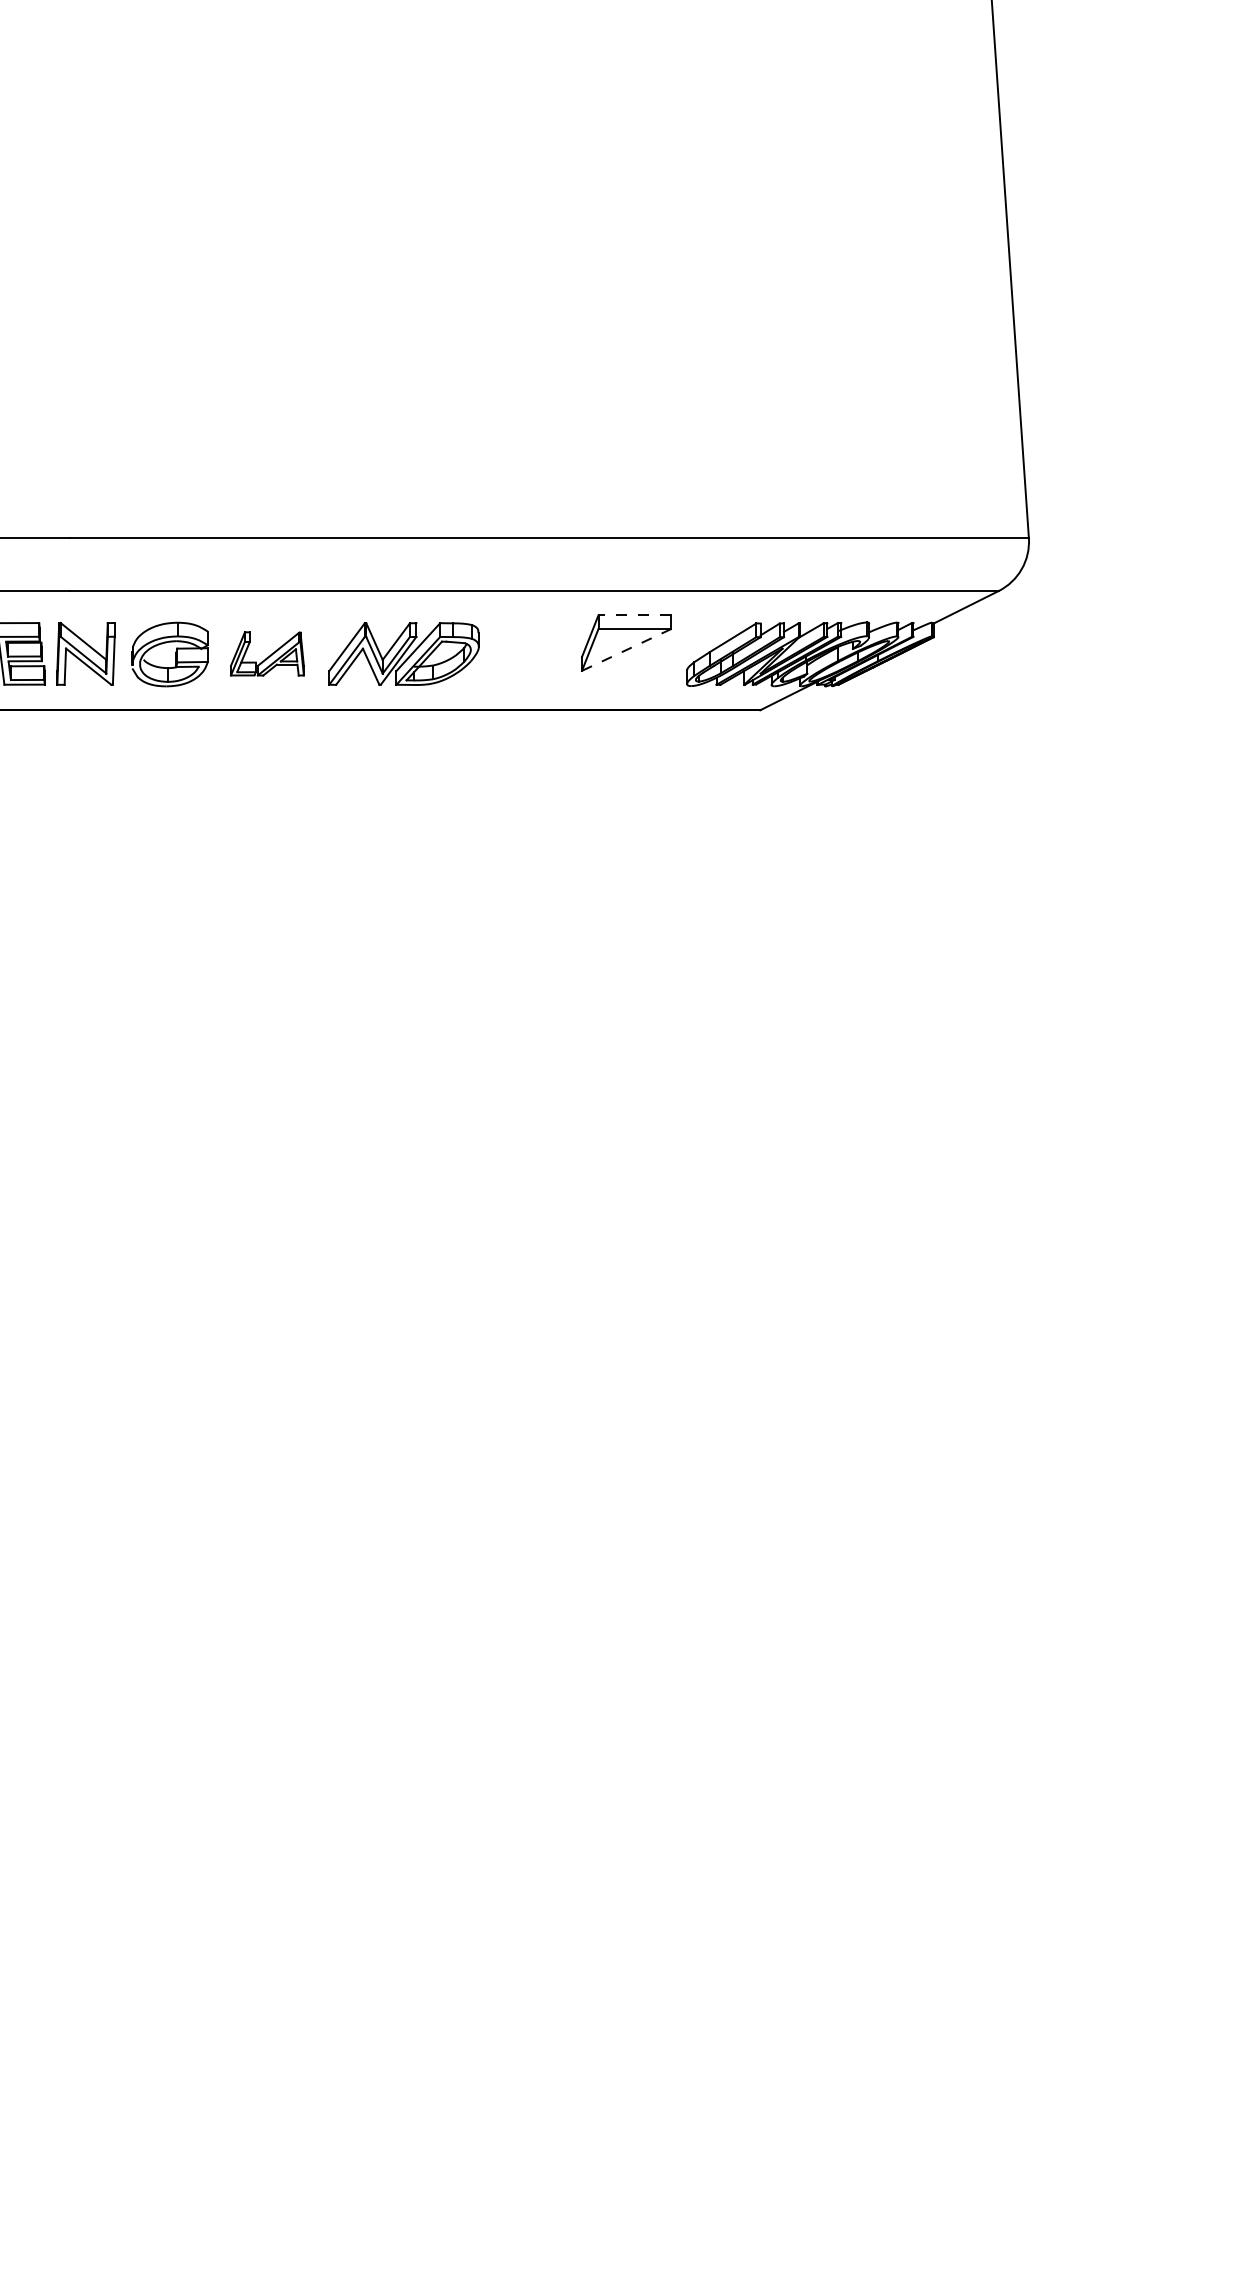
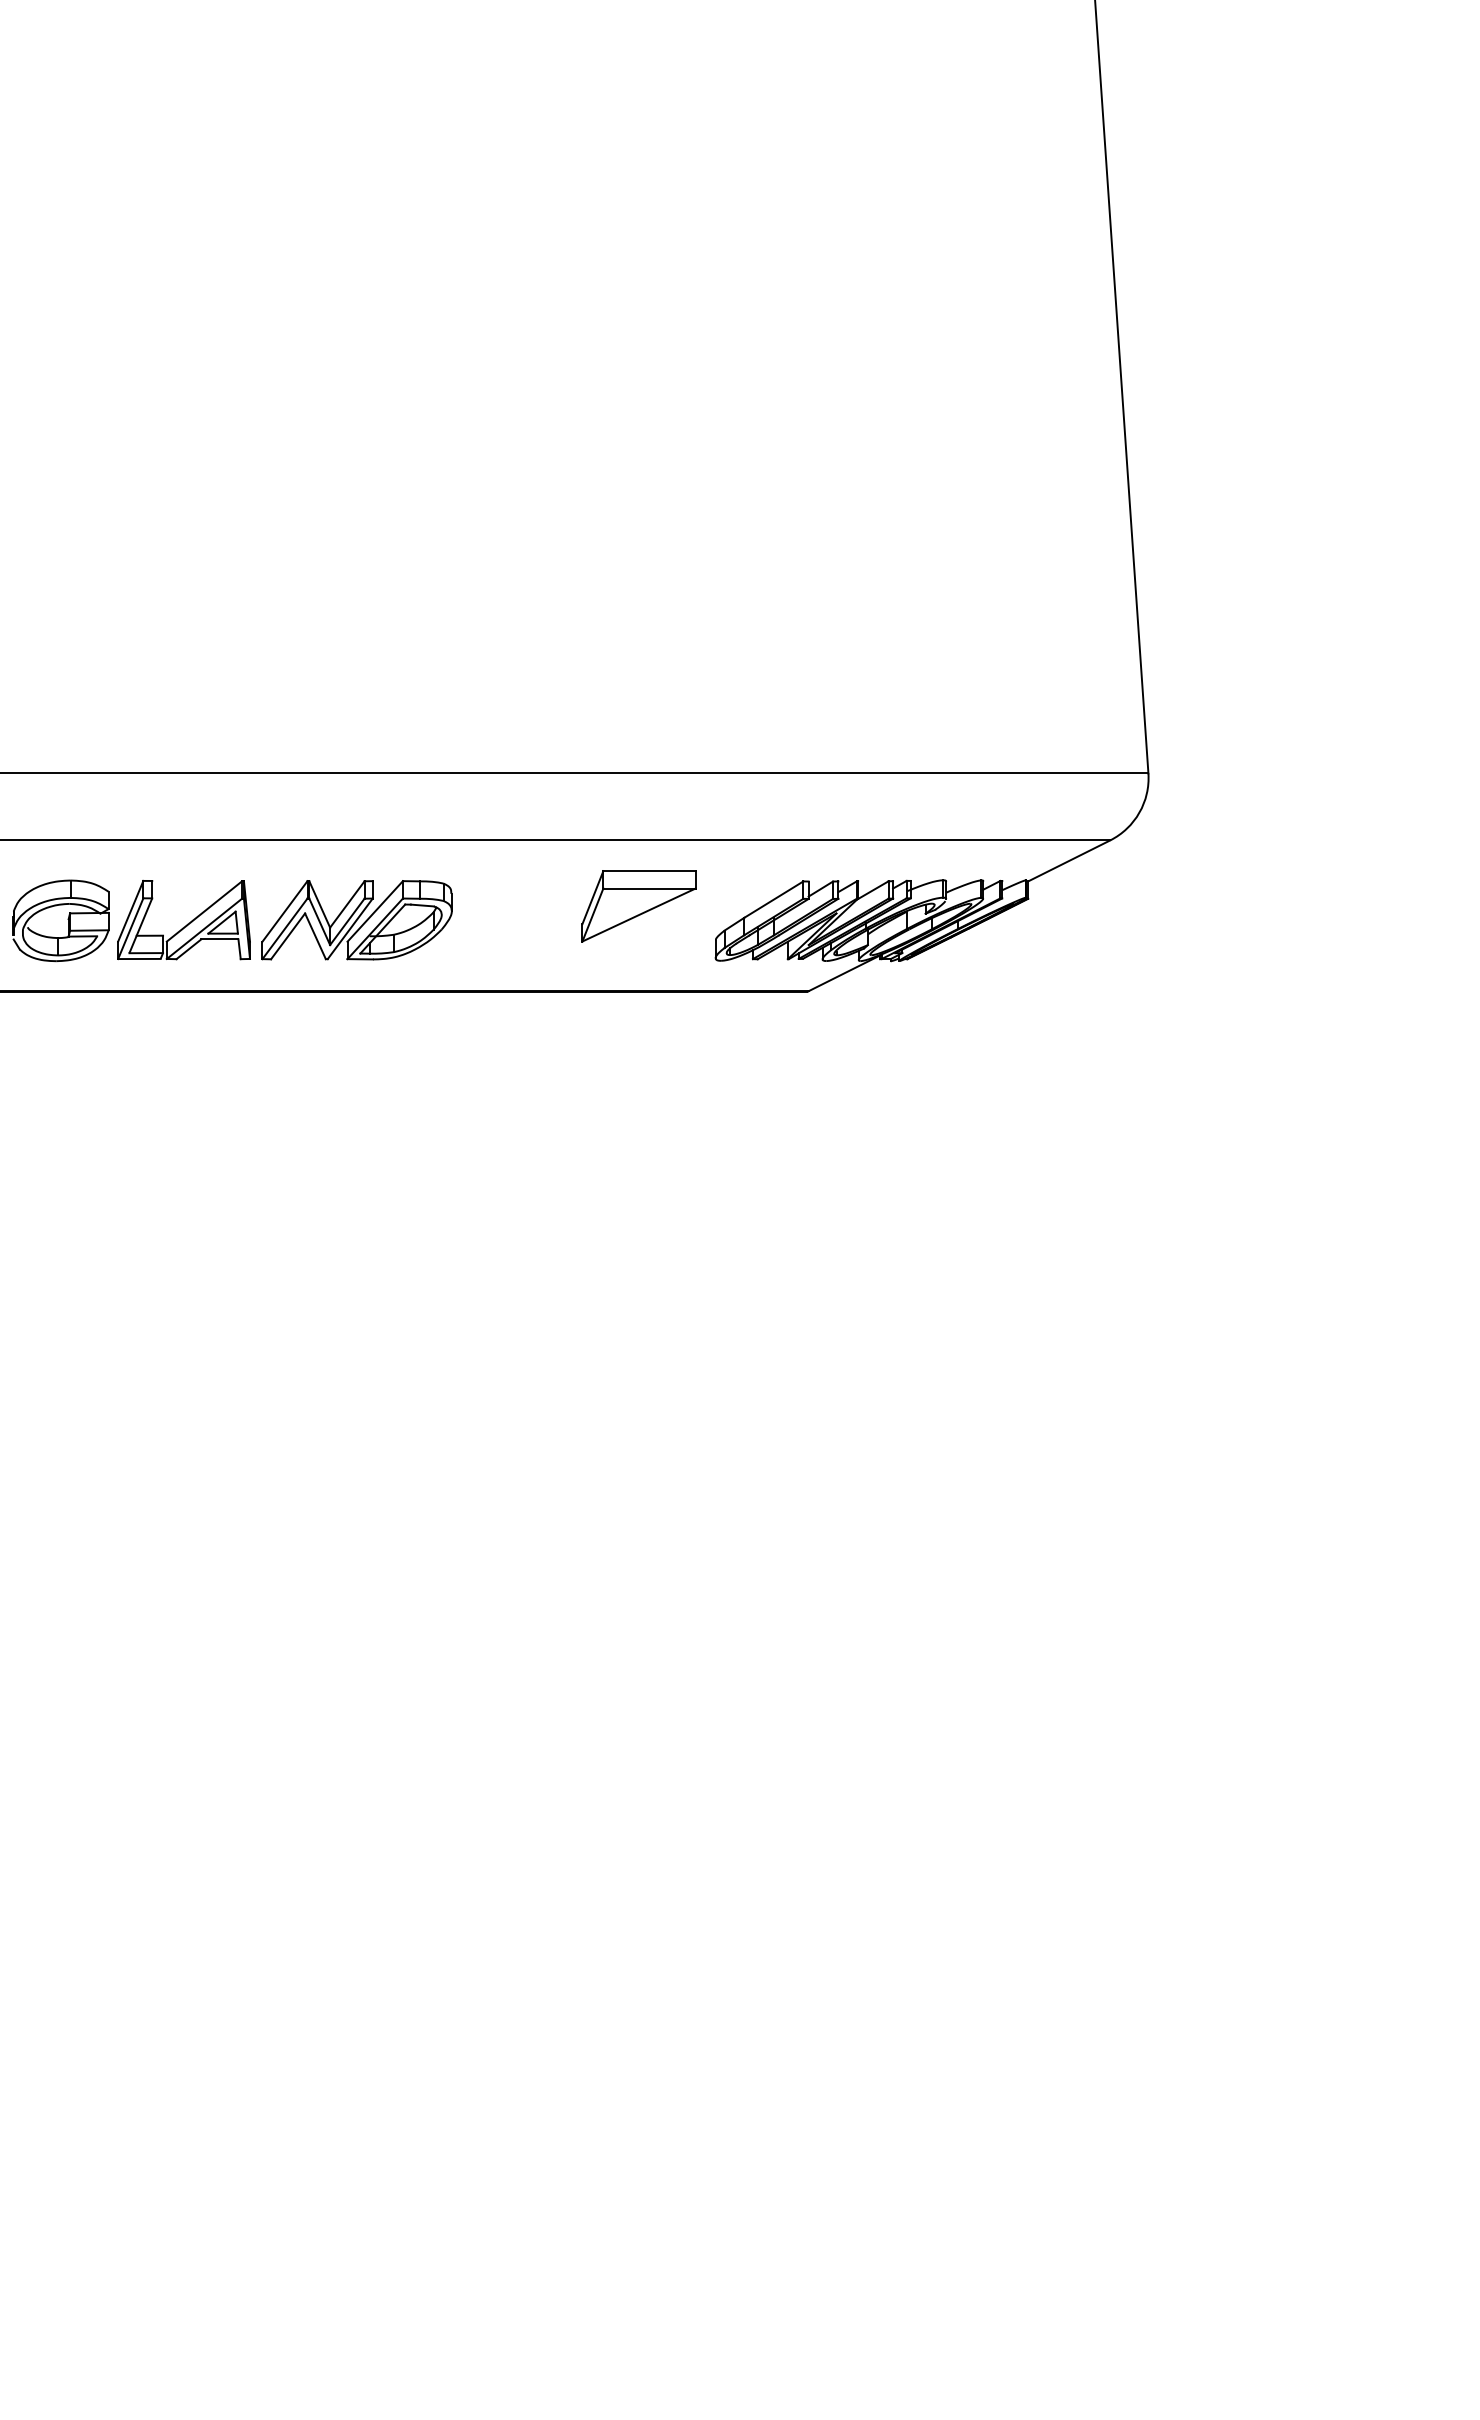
line: (634, 615) -> (648, 871), dashed -> solid
line: (627, 649) -> (640, 914), dashed -> solid
part: (267, 653) -> (184, 919), size x1.43

